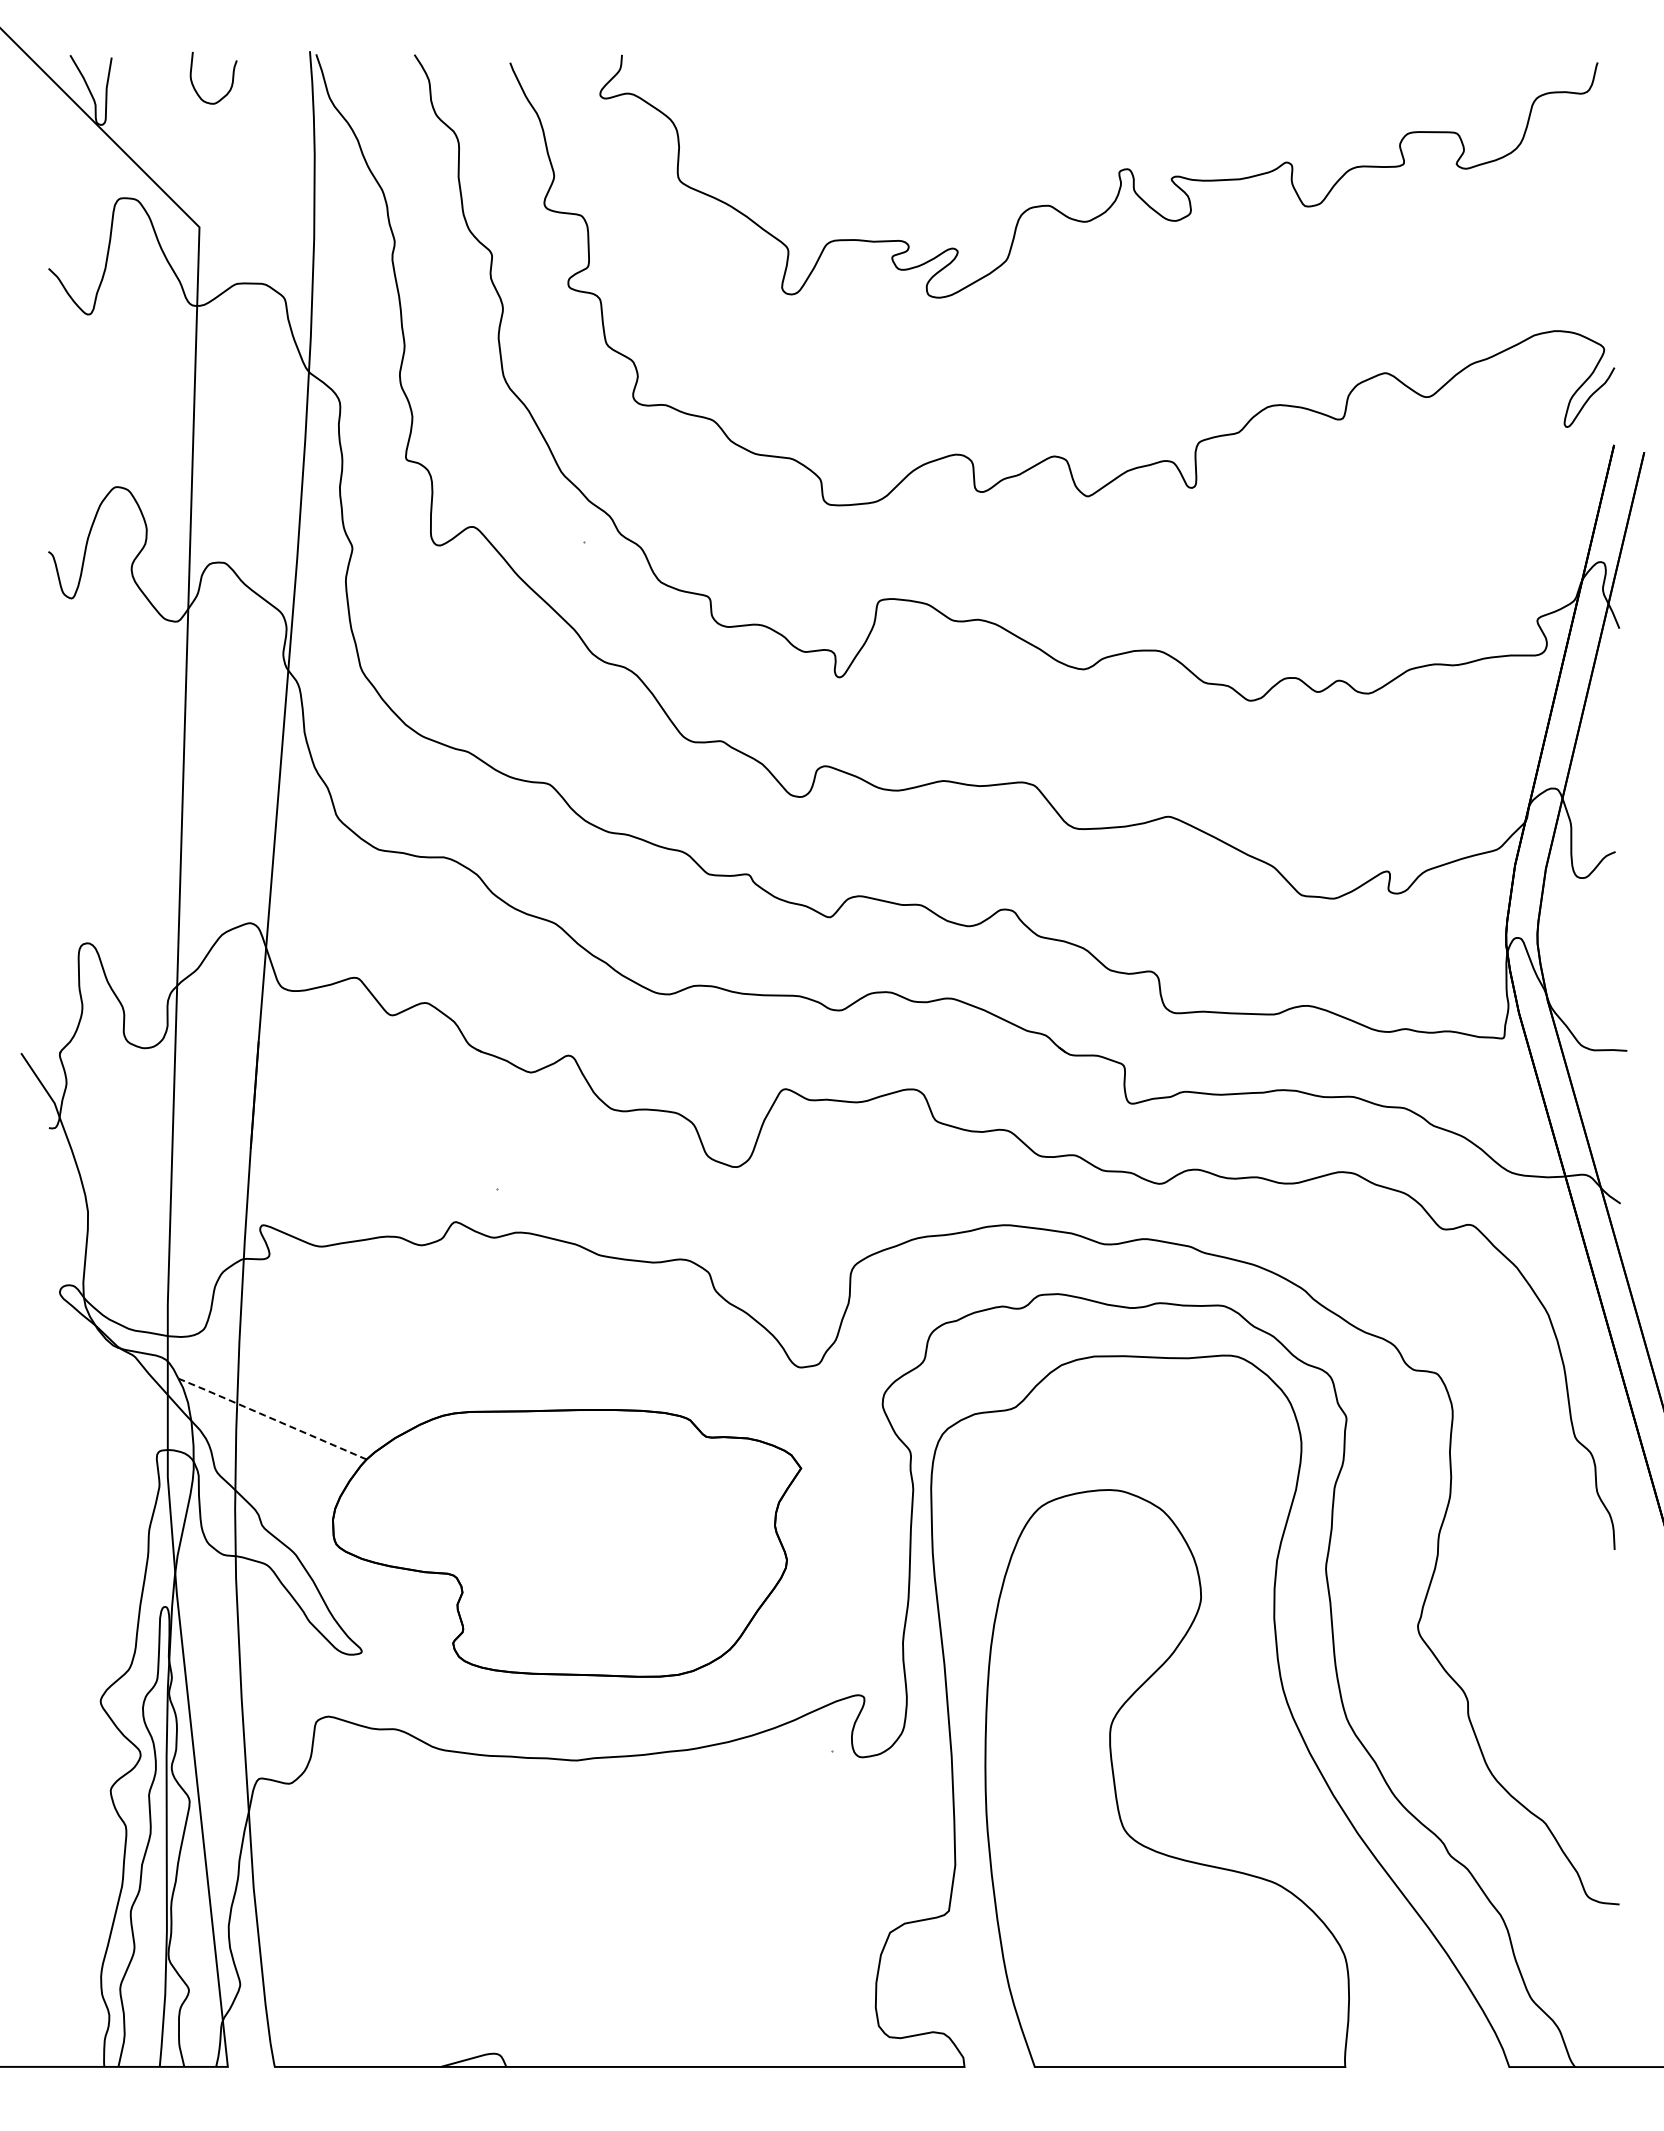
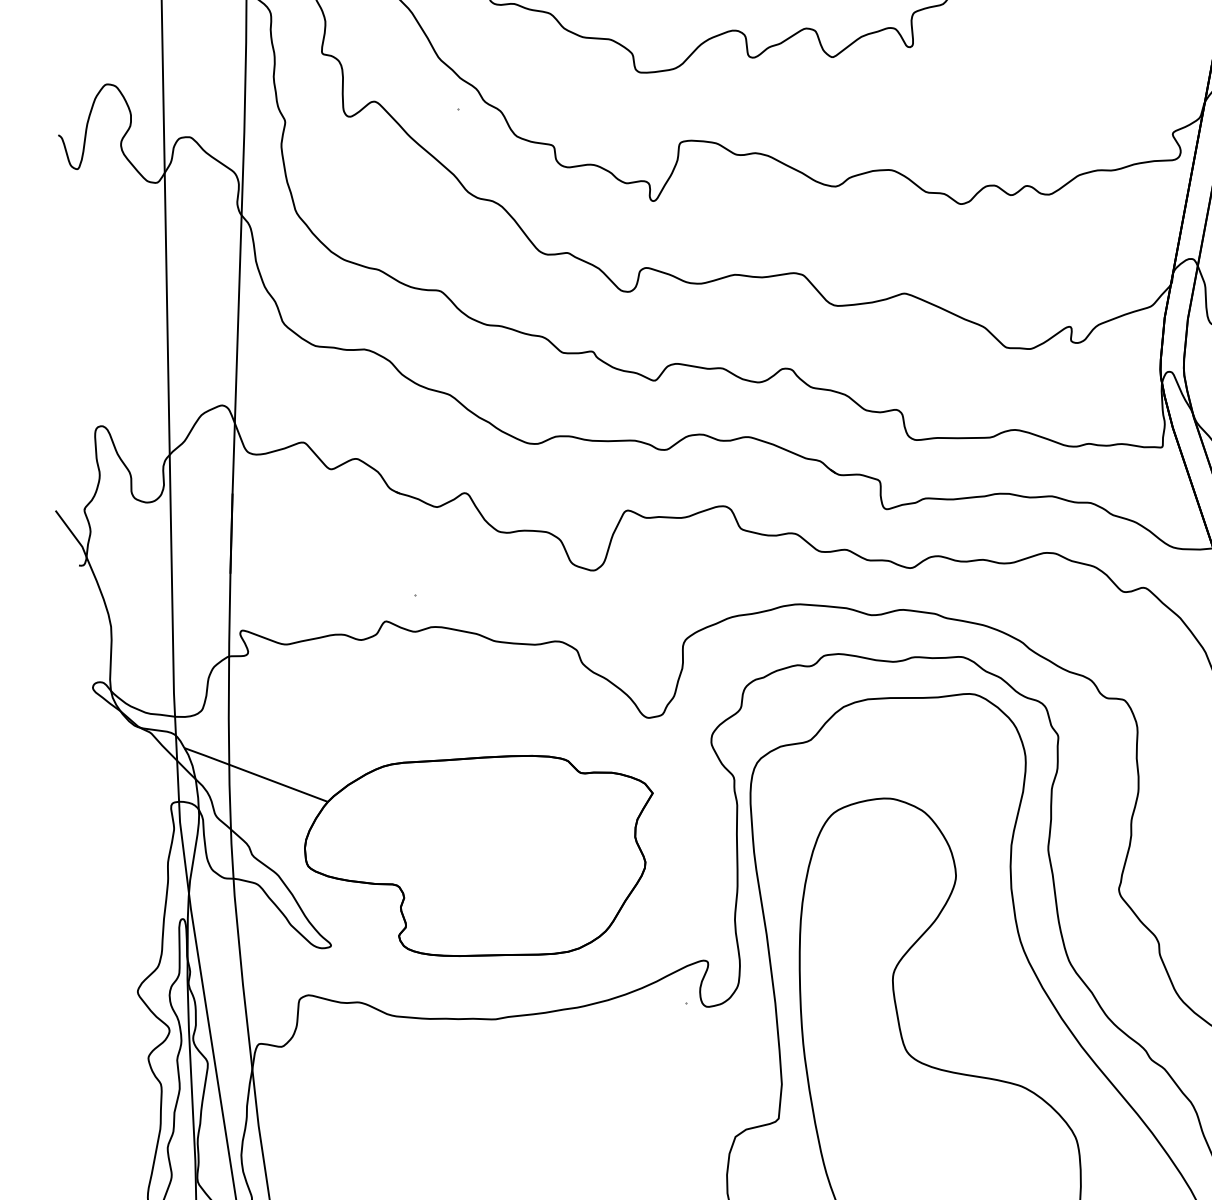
line: (272, 1418) -> (256, 774), dashed -> solid

